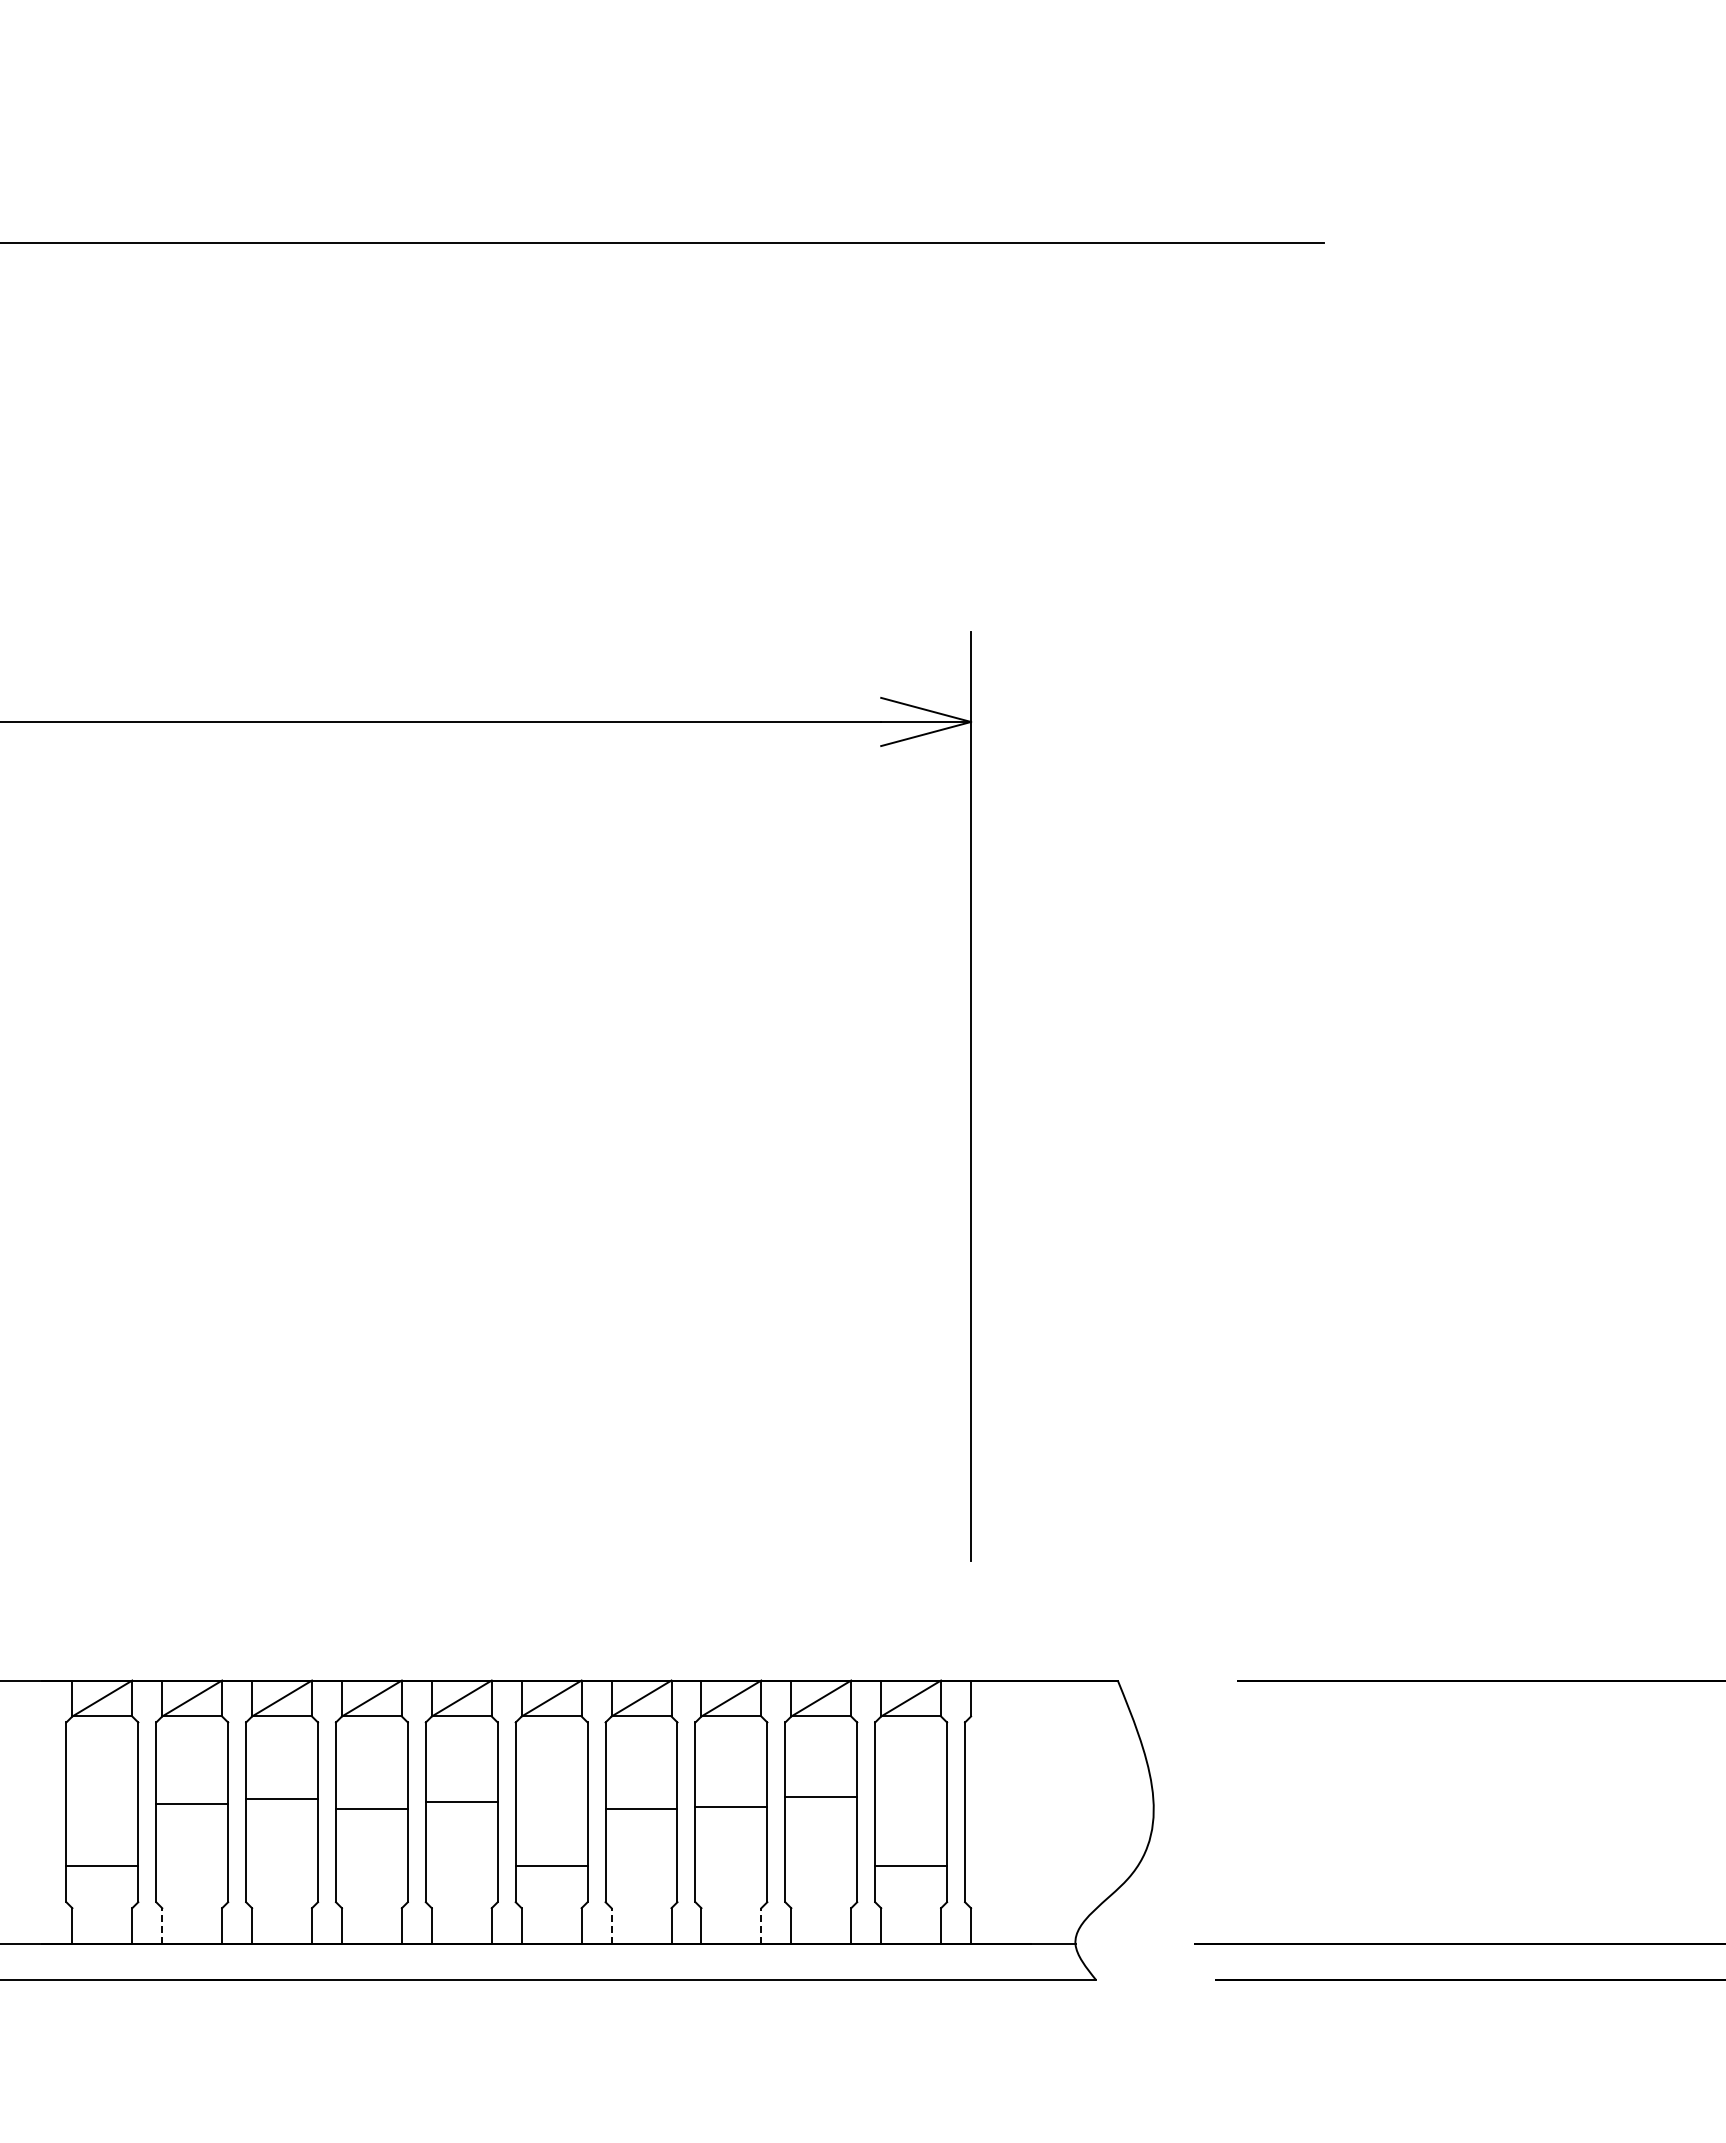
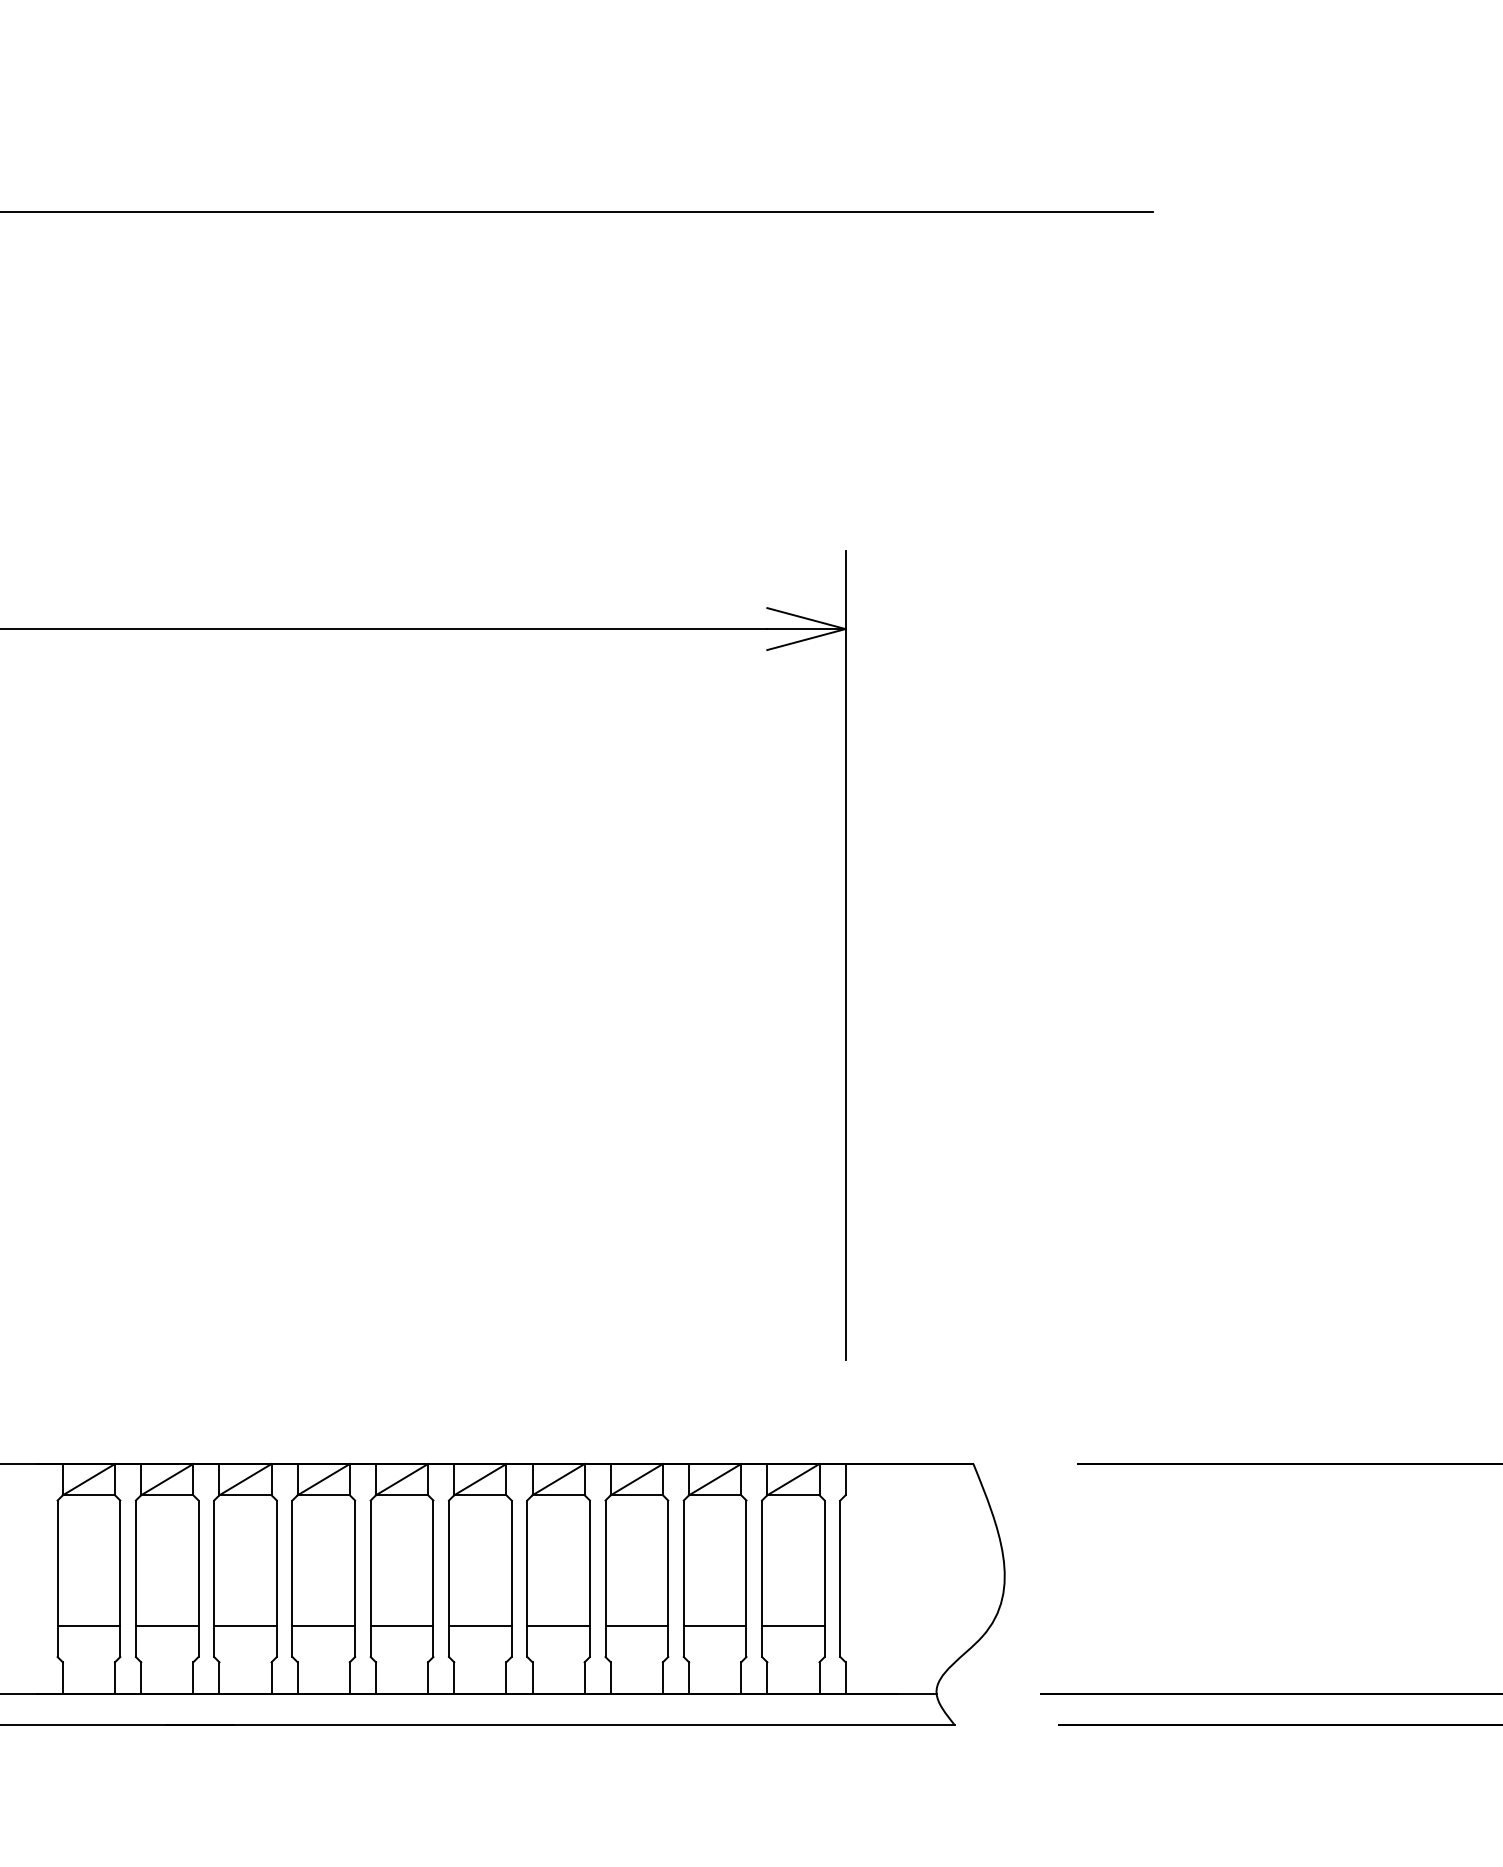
line: (821, 1797) -> (715, 1625), moved
line: (282, 1799) -> (245, 1625), moved
line: (461, 1802) -> (401, 1625), moved
line: (192, 1804) -> (167, 1625), moved
line: (731, 1807) -> (636, 1625), moved
line: (371, 1809) -> (323, 1625), moved
line: (641, 1809) -> (558, 1625), moved
line: (162, 1926) -> (141, 1678), dashed -> solid
line: (611, 1926) -> (532, 1678), dashed -> solid
line: (761, 1926) -> (663, 1678), dashed -> solid

